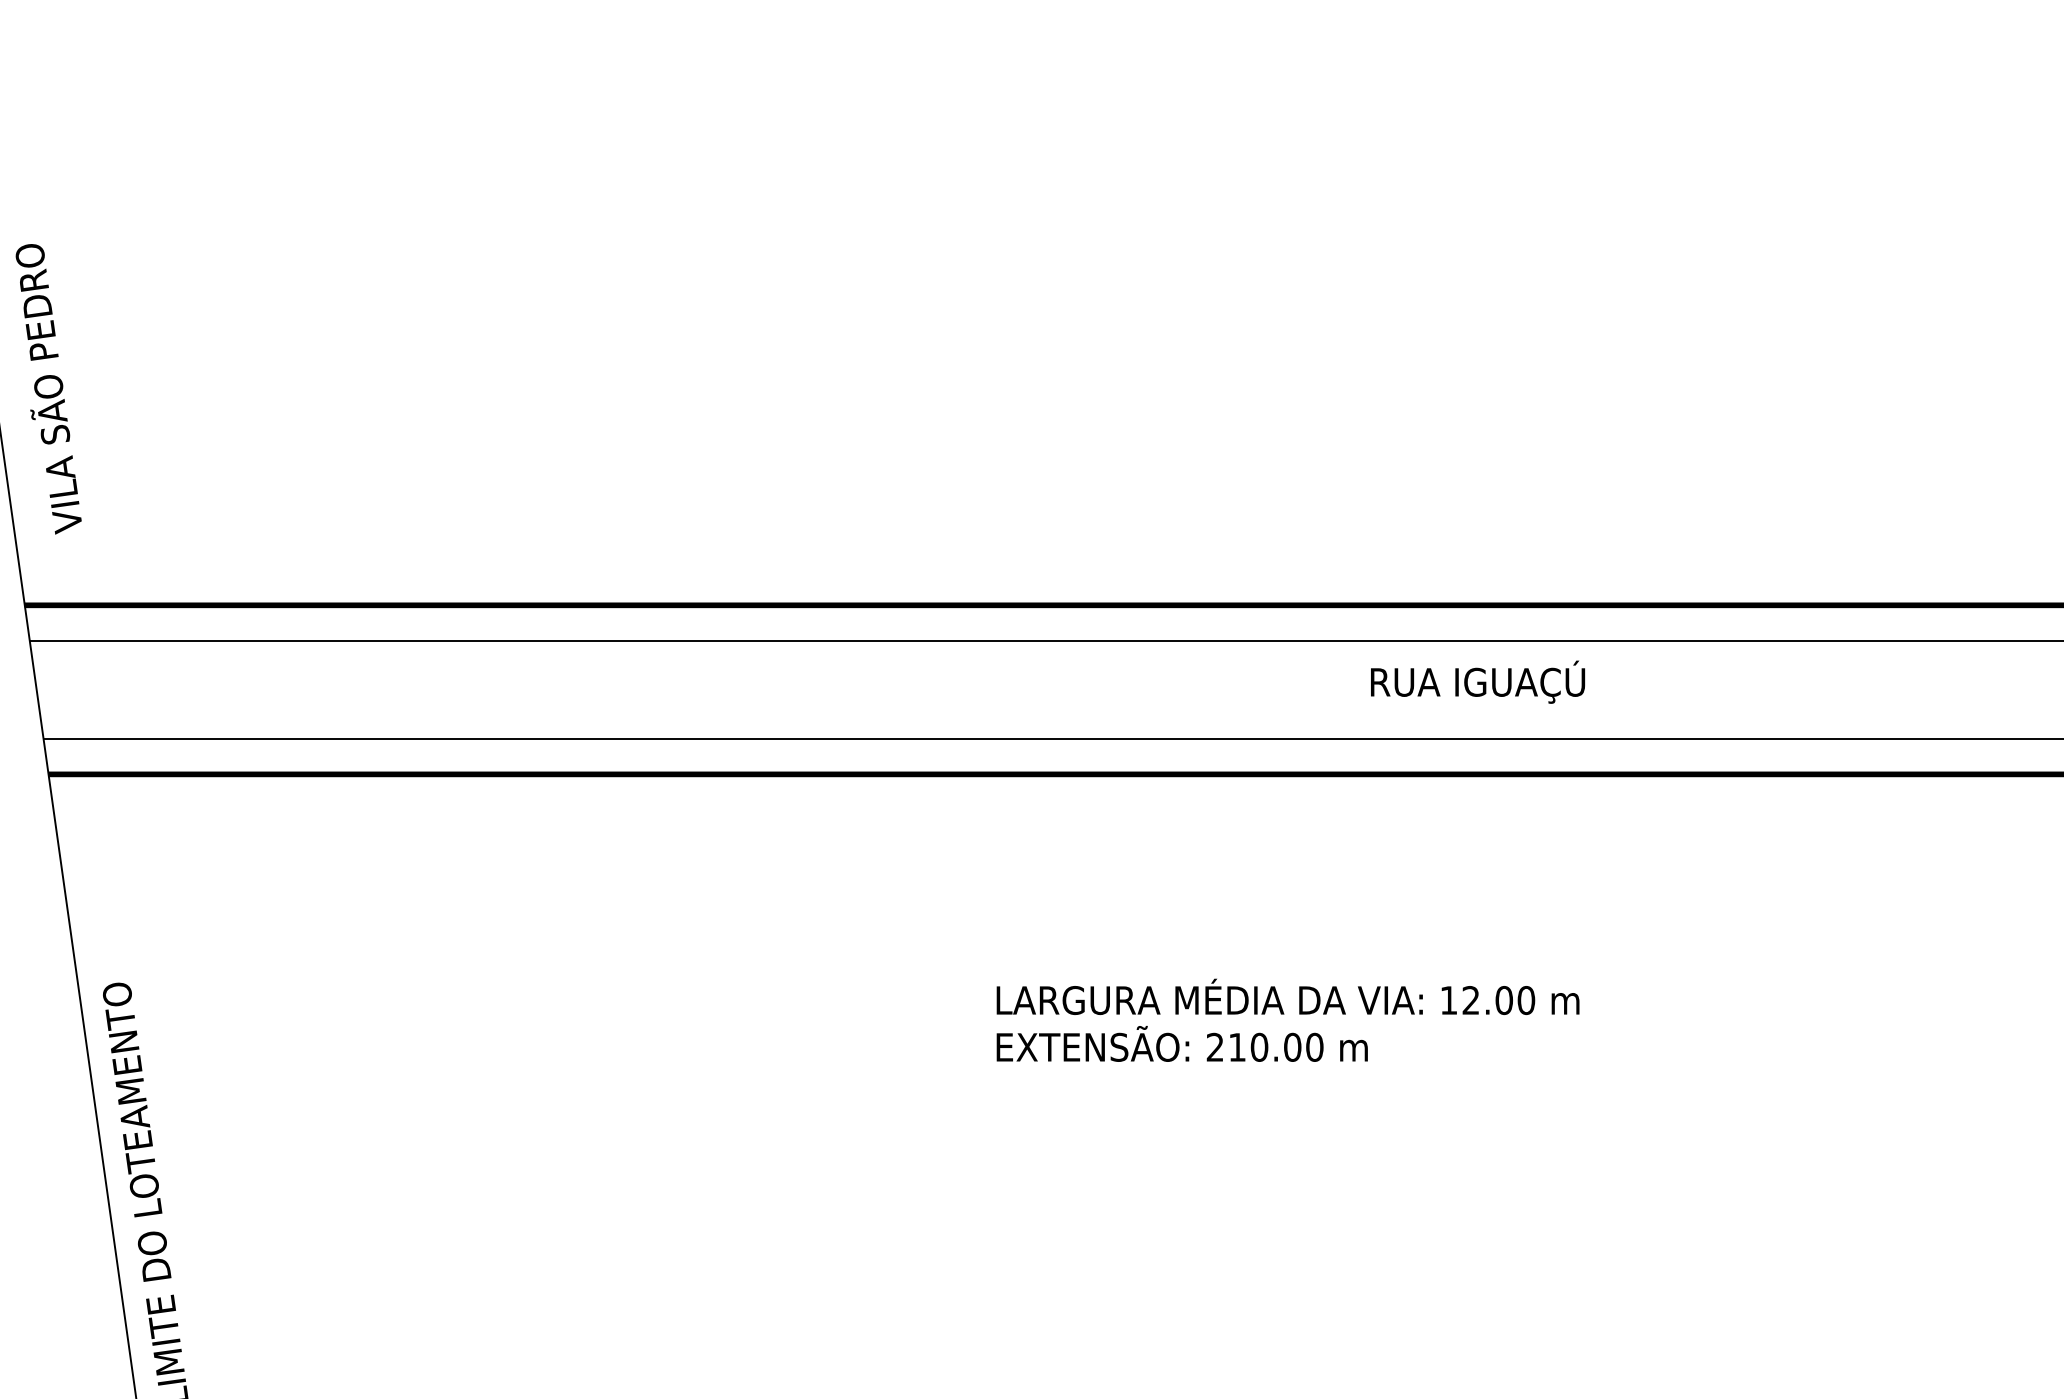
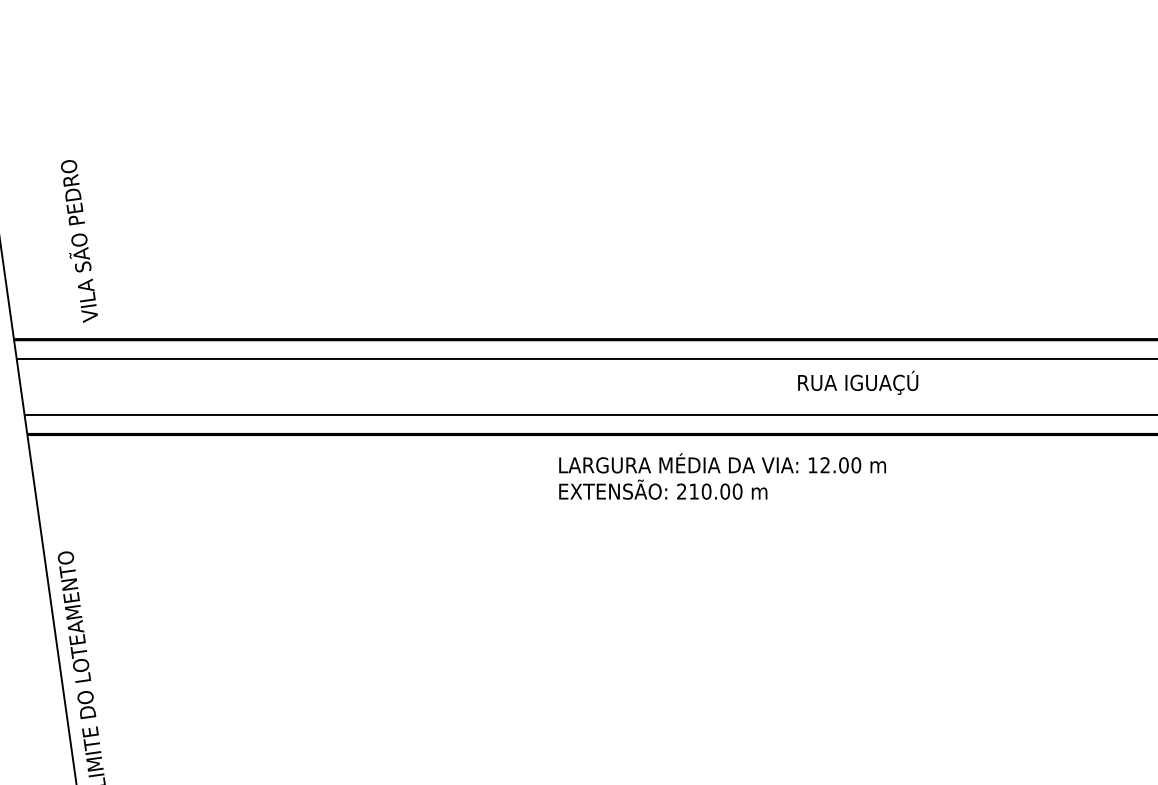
text: (48, 389) -> (79, 241), moved
text: (1478, 681) -> (858, 382), moved
text: (1287, 1020) -> (722, 476), moved

